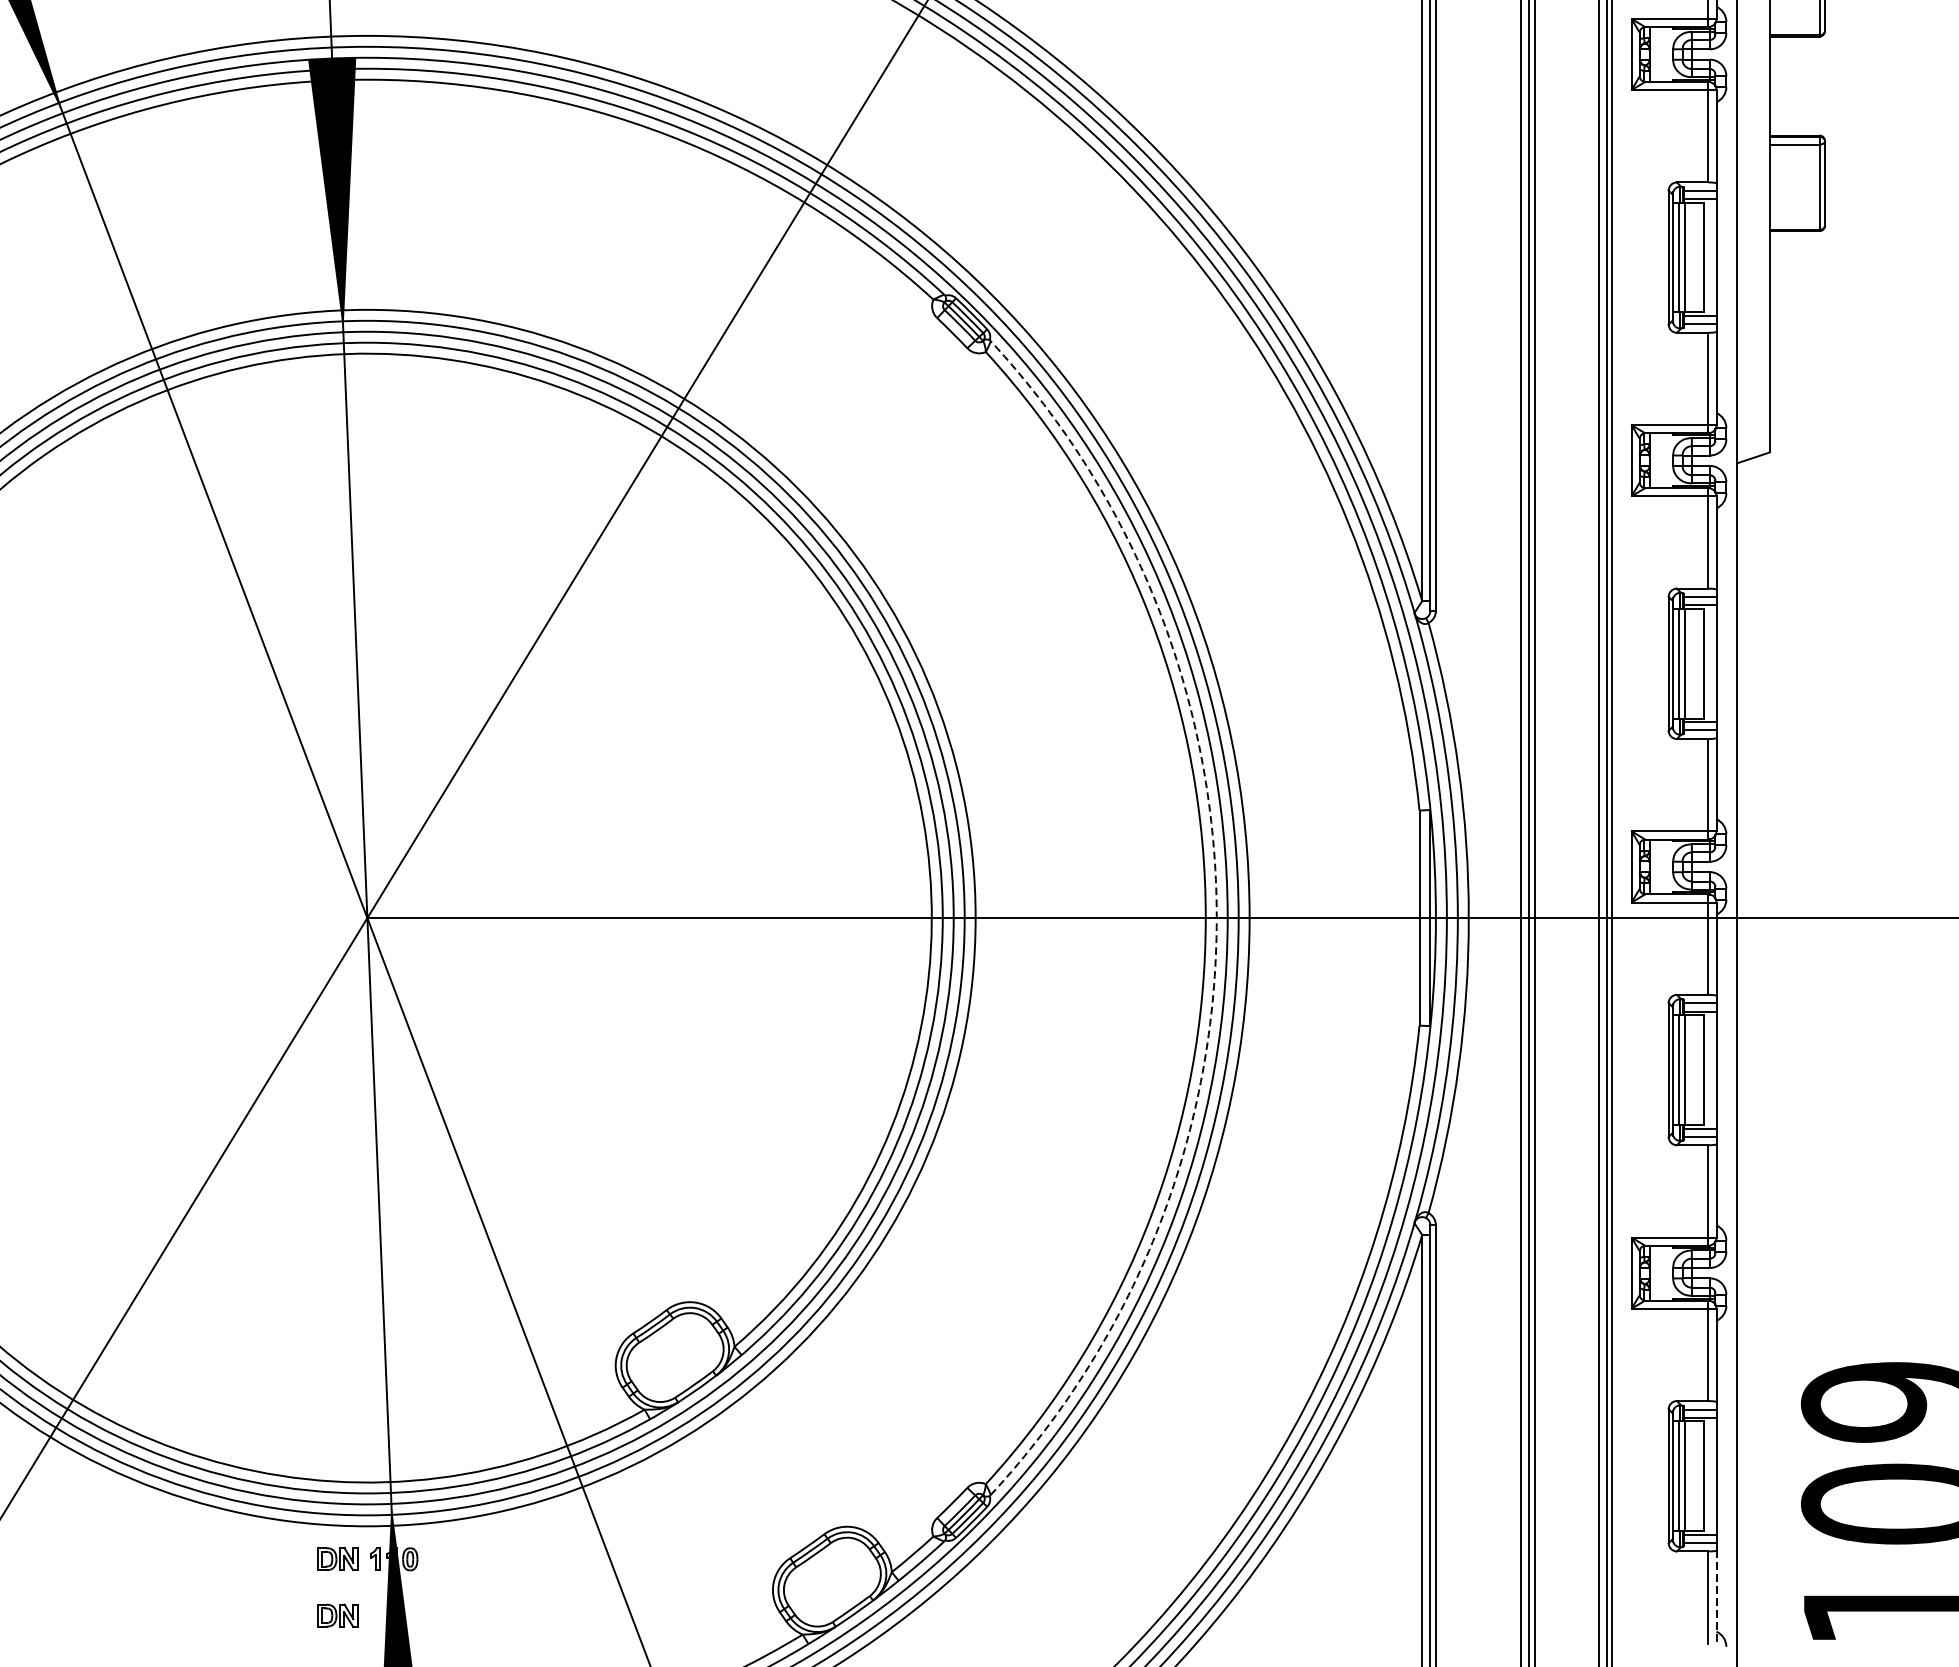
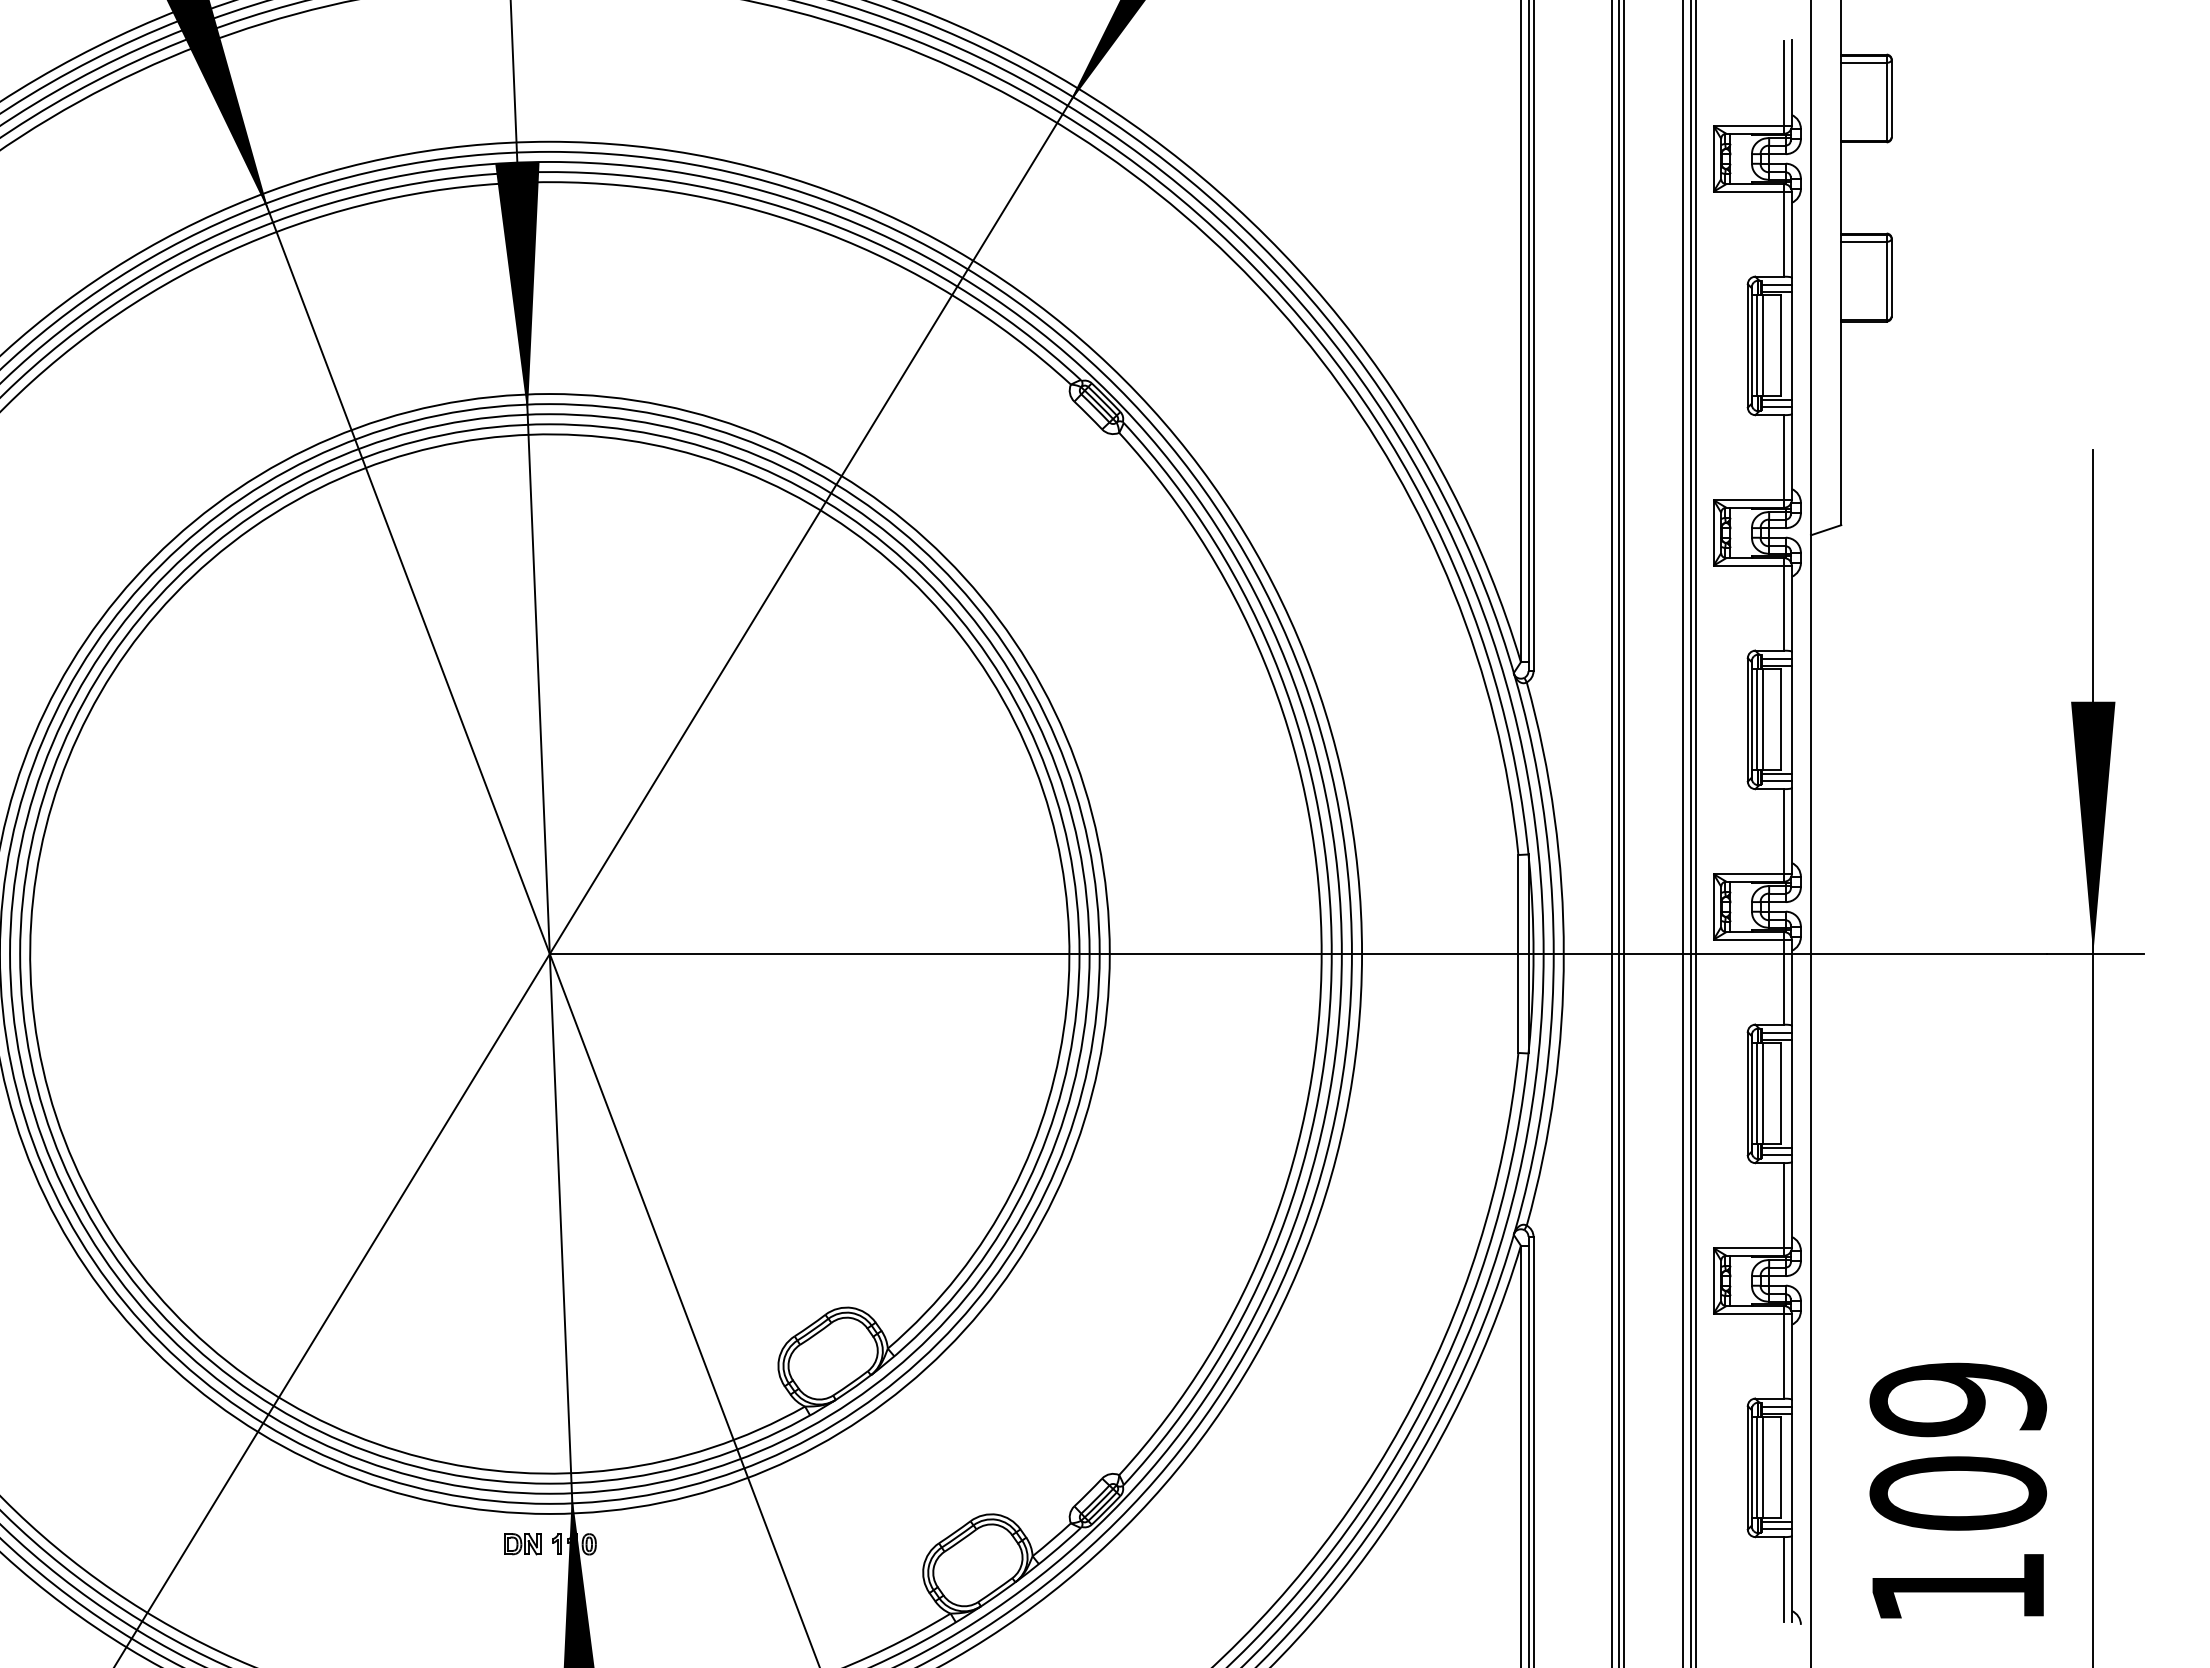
arc: (1216, 917) -> (1331, 953), dashed -> solid
line: (1716, 1597) -> (1791, 1579), dashed -> solid
part: (337, 1615) -> (522, 1596), removed

